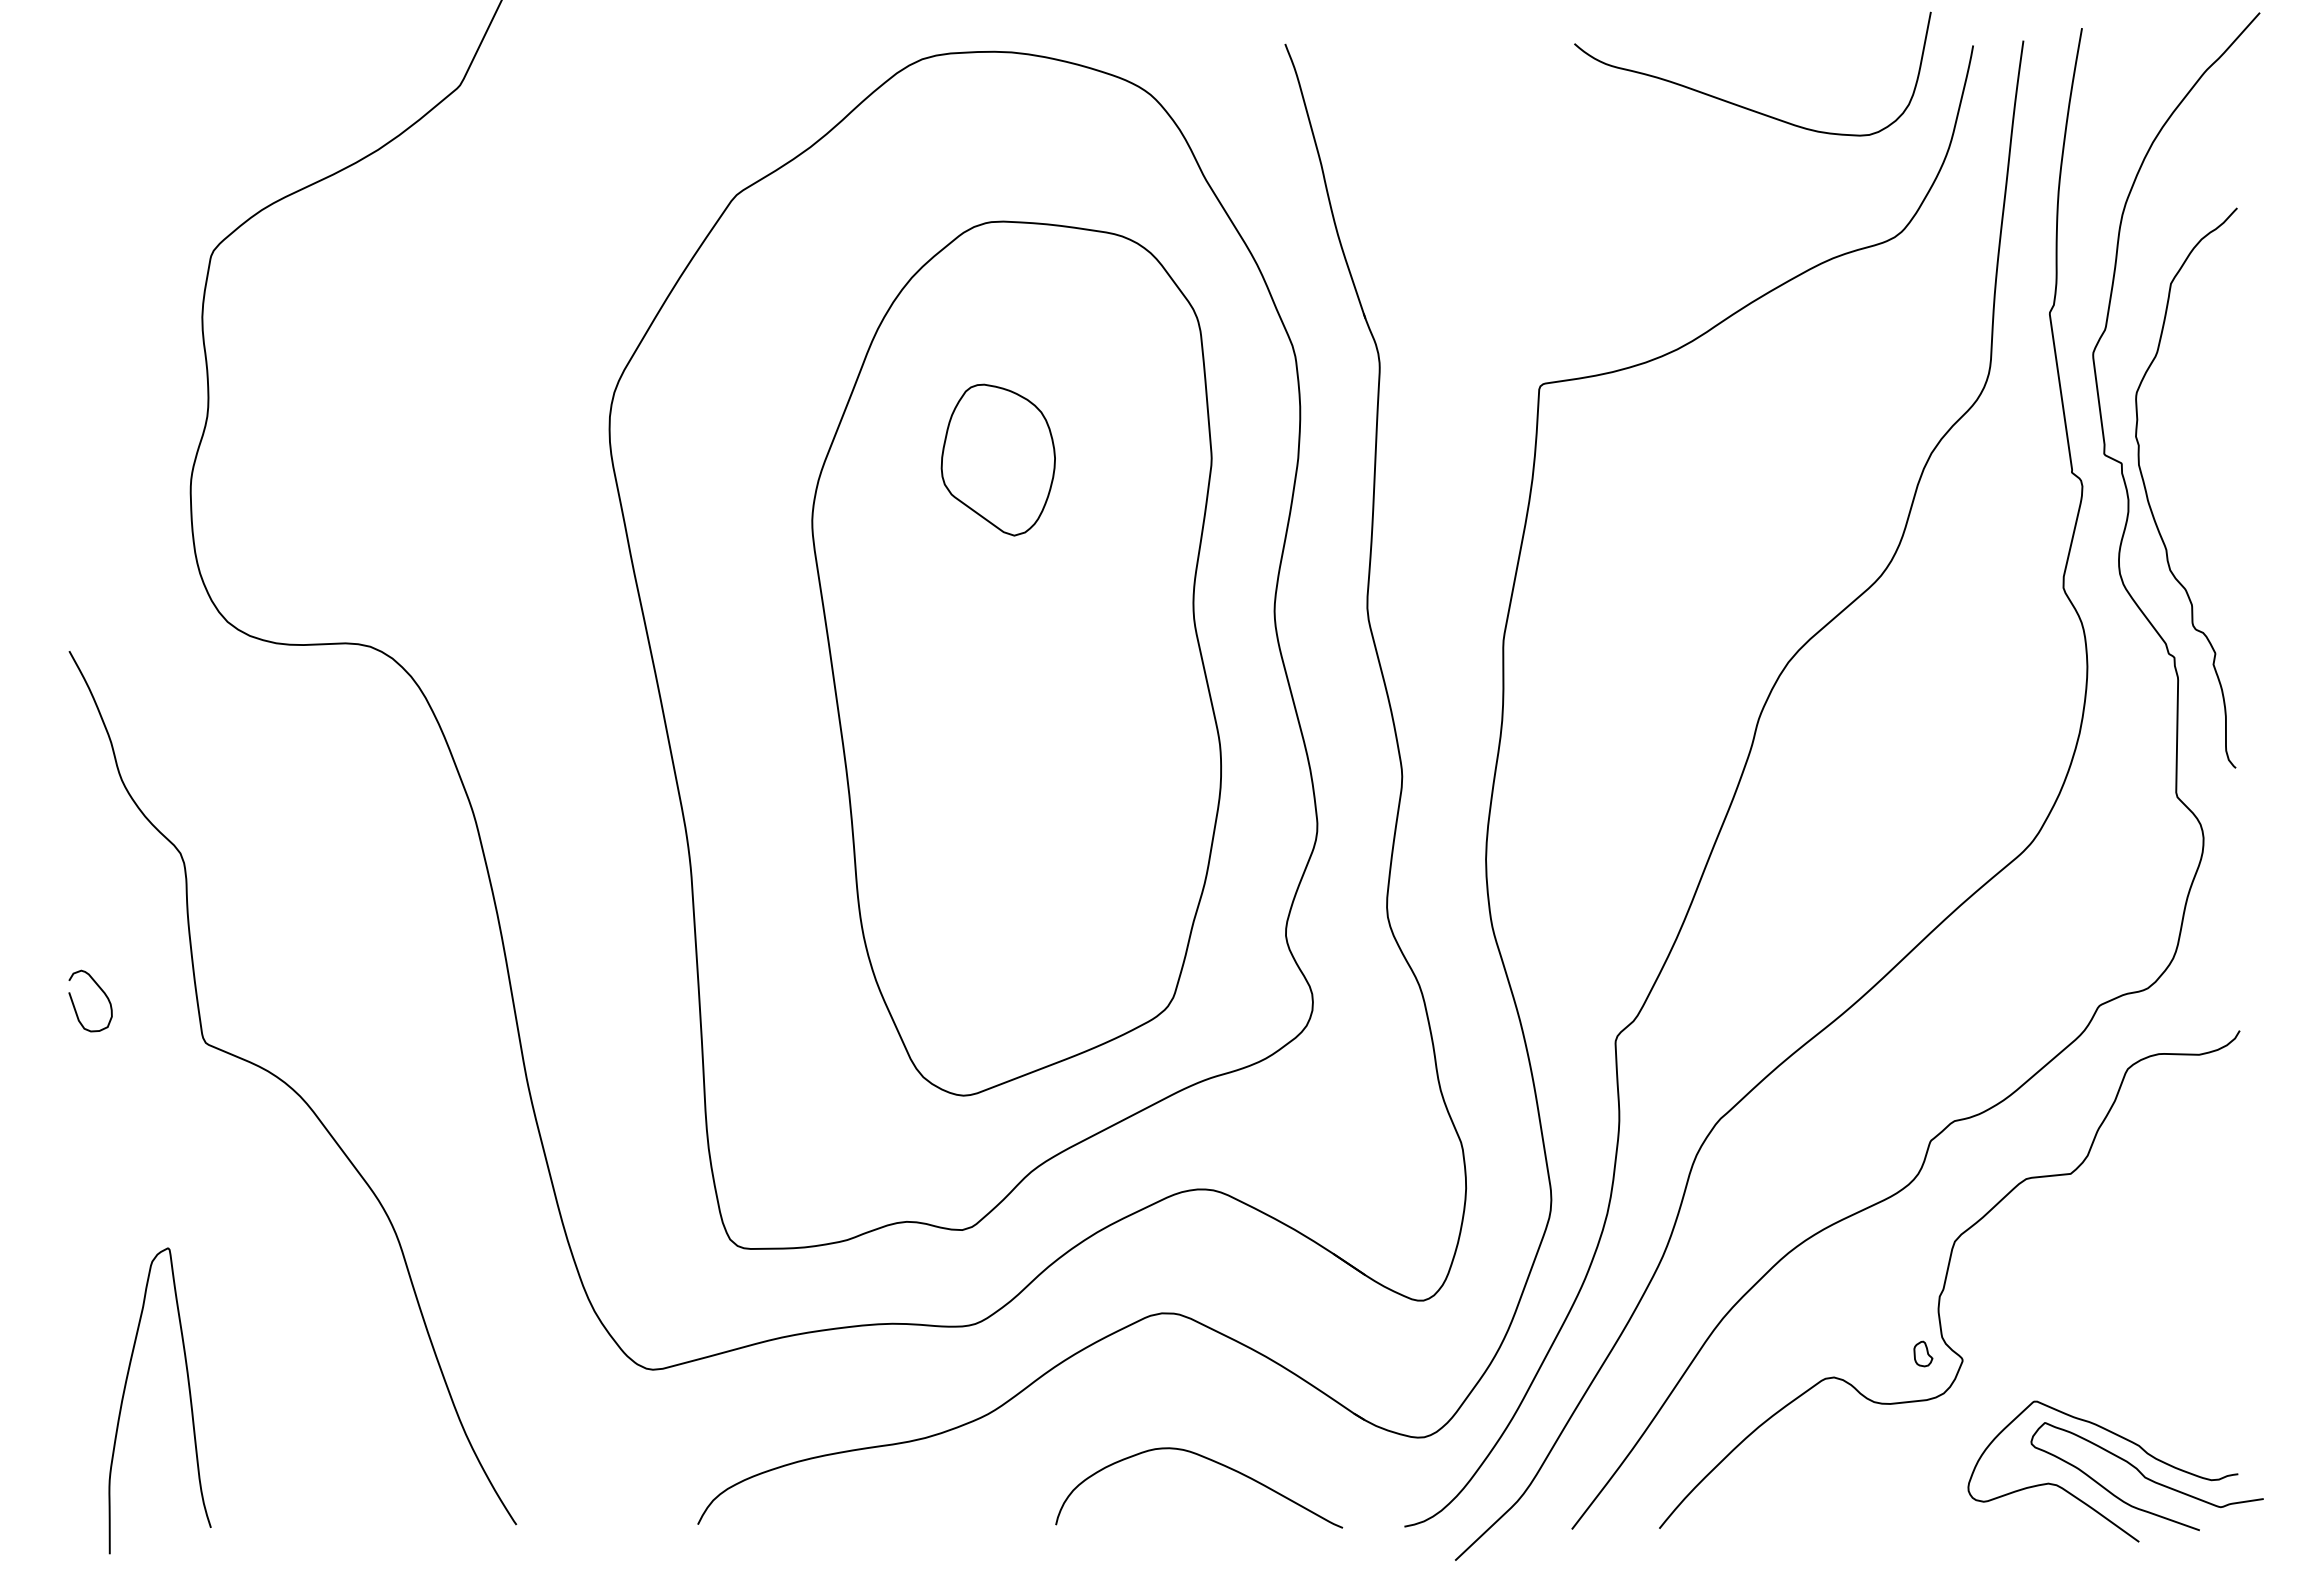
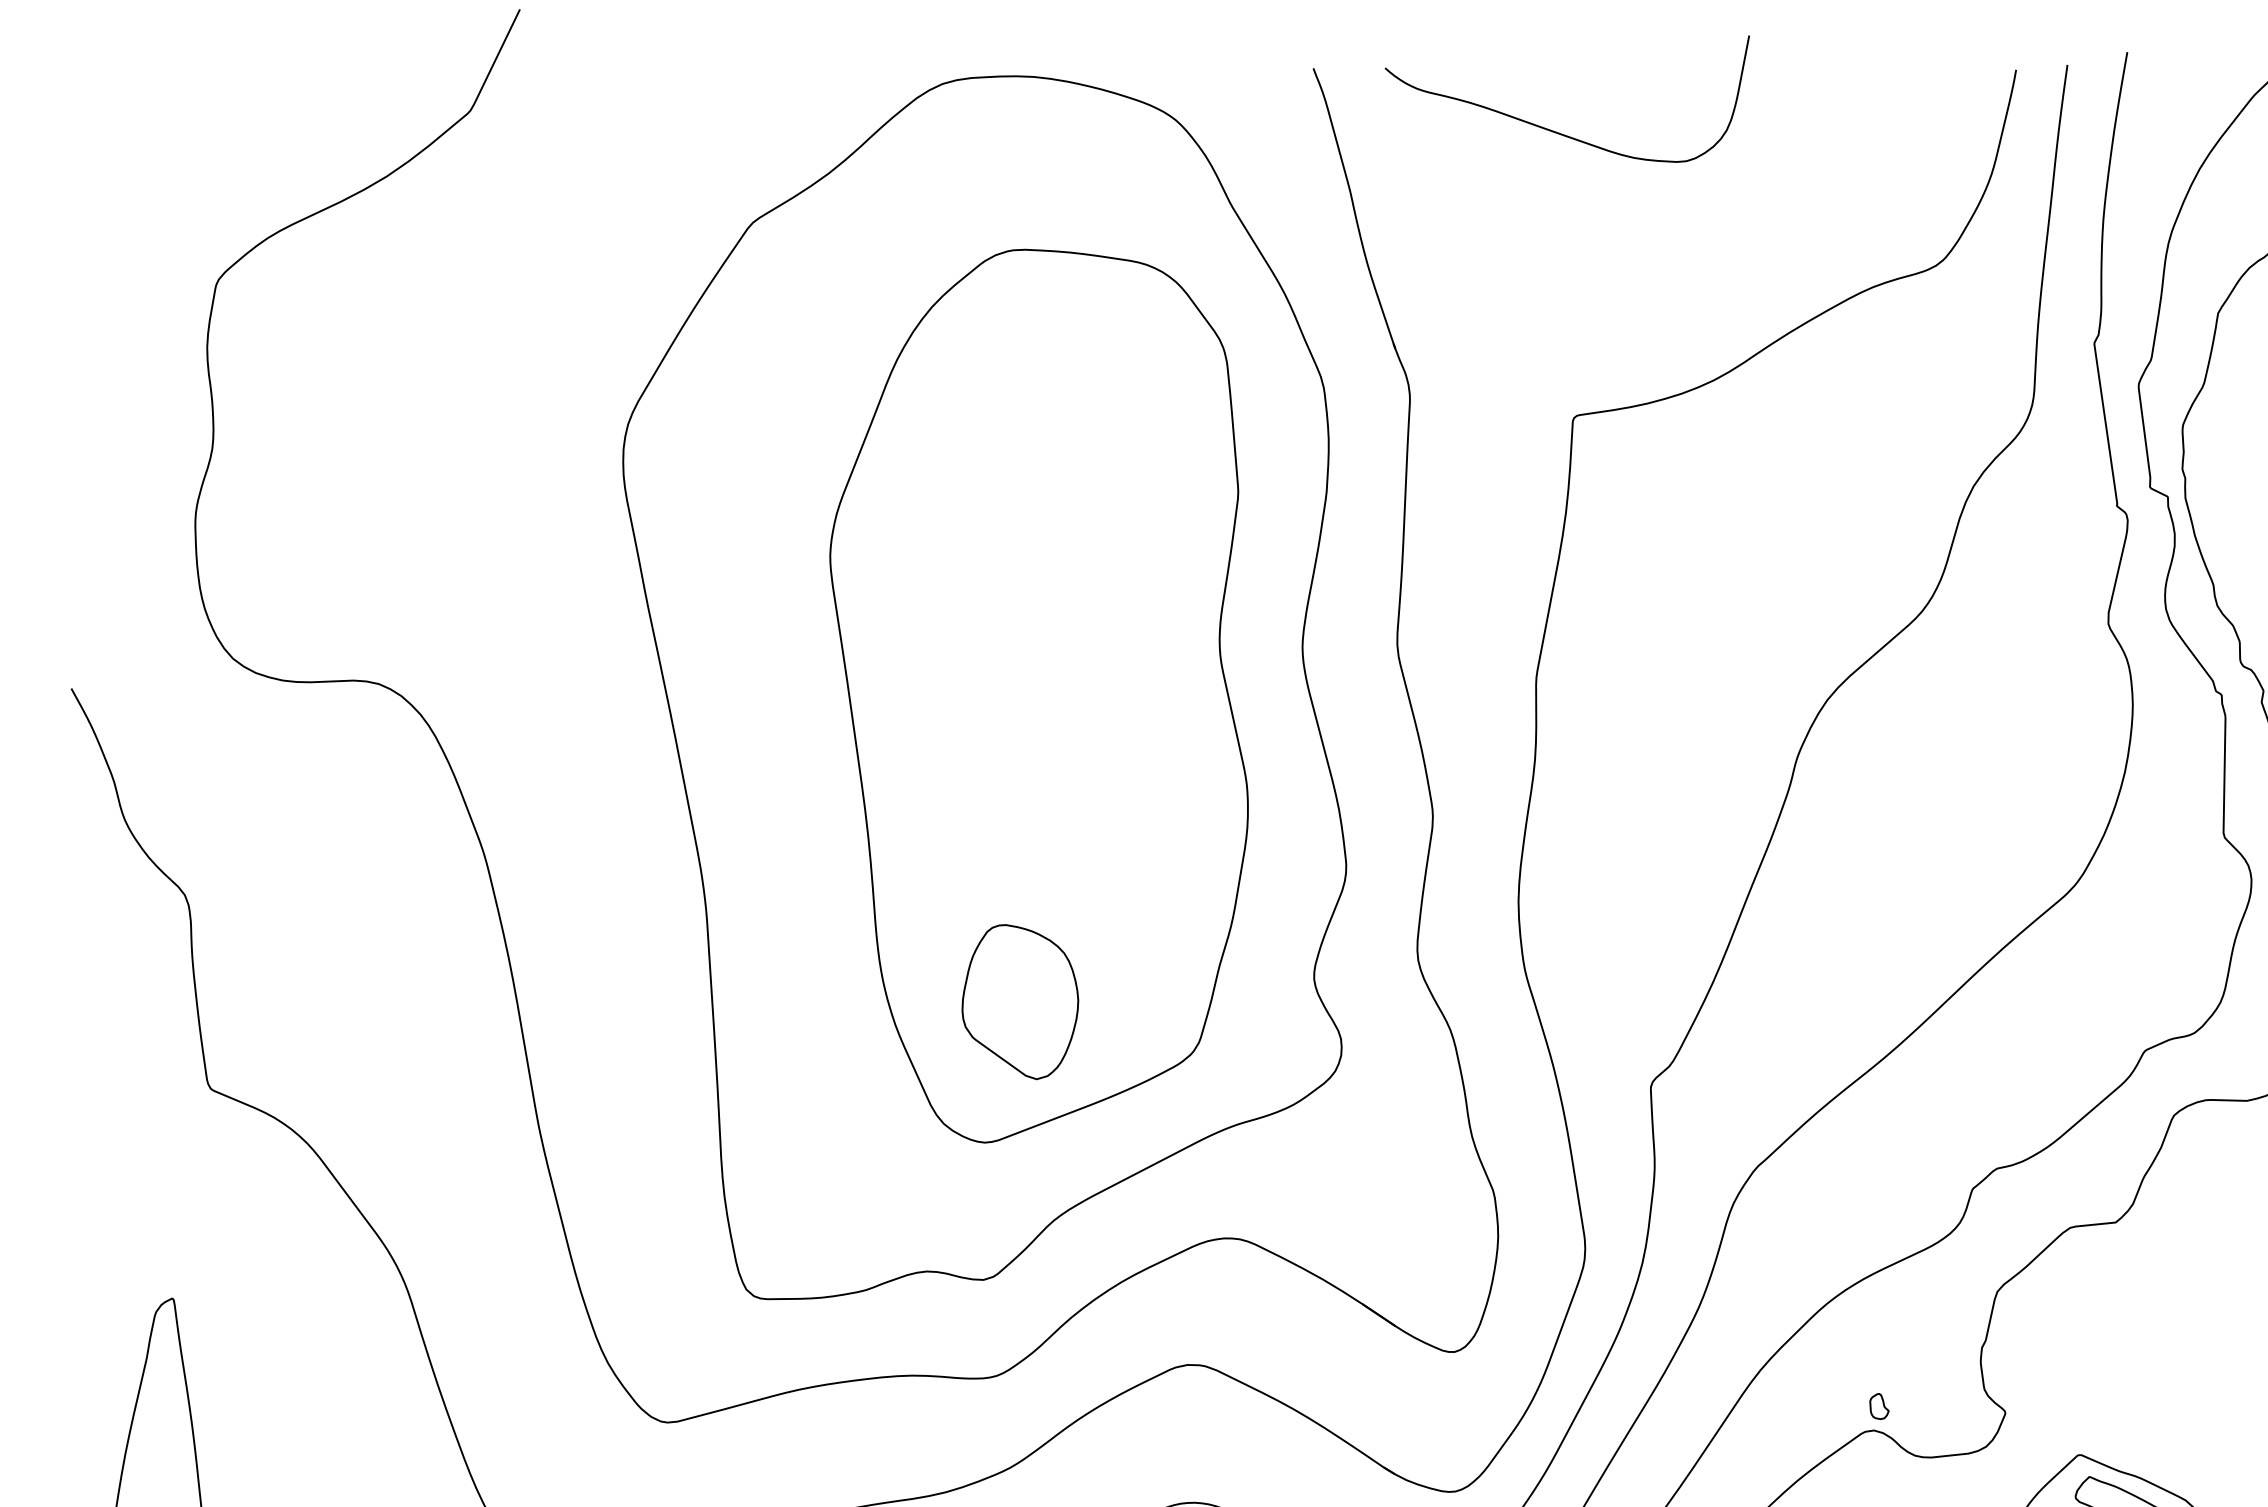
curve: (1741, 105) -> (1555, 131), moved
part: (997, 459) -> (1019, 1001), moved
curve: (102, 992) -> (105, 1037), removed
part: (1923, 1353) -> (1879, 1405), moved

